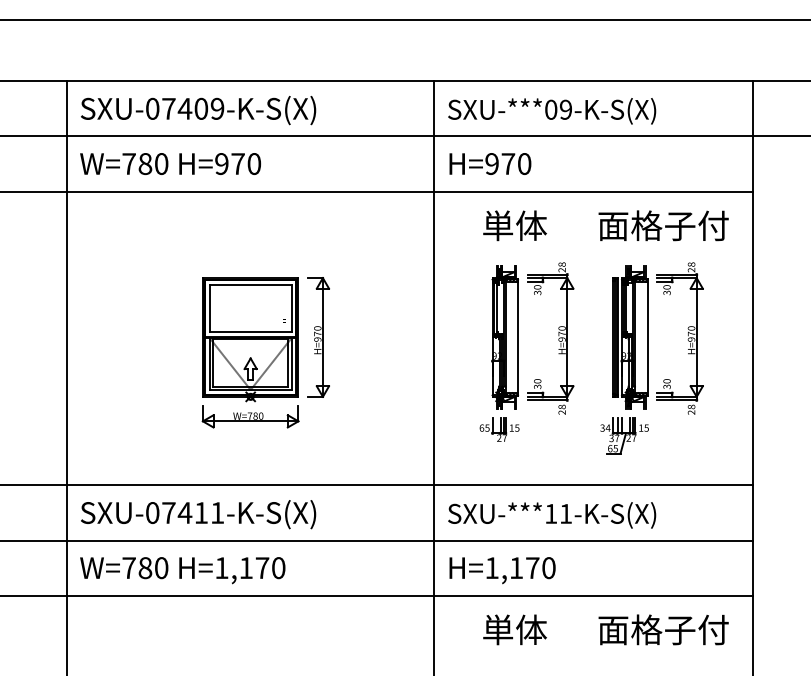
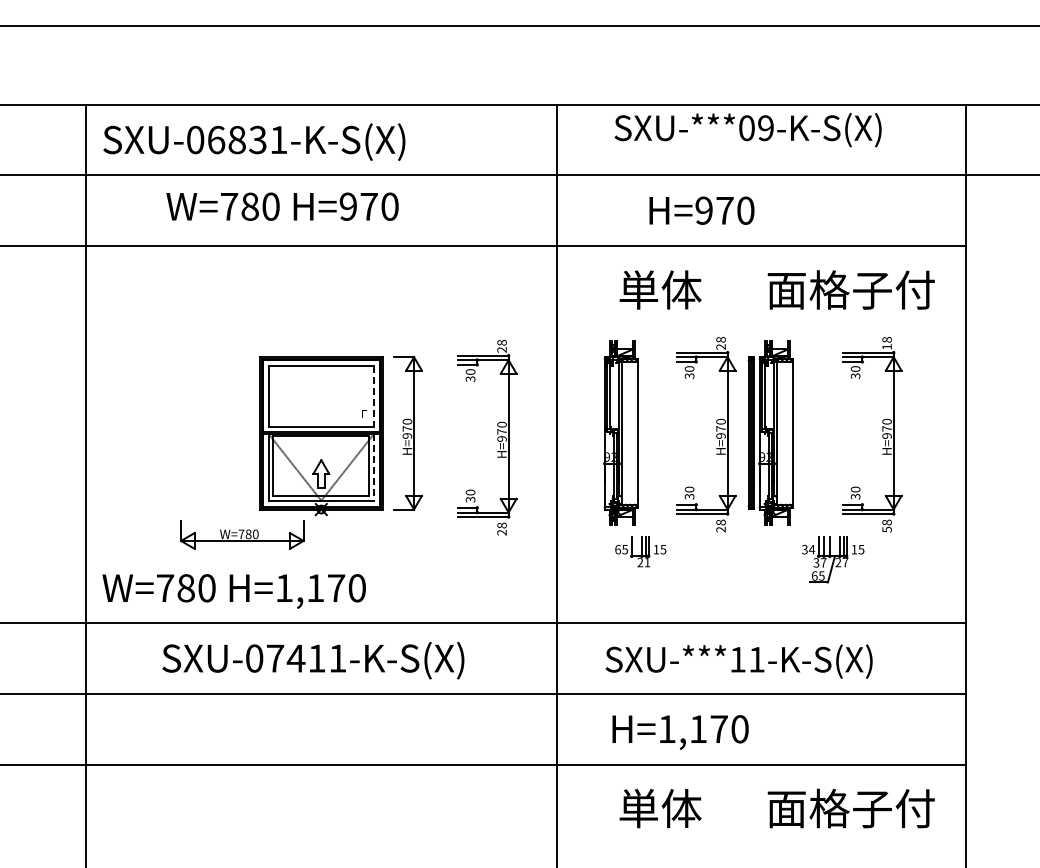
text: (193, 108) -> (247, 139), SXU-07409-K-S(X) -> SXU-06831-K-S(X)
text: (551, 111) -> (747, 130), moved
text: (170, 163) -> (282, 206), moved
text: (490, 163) -> (701, 210), moved
text: (691, 269) -> (886, 346), 28 -> 18
line: (291, 308) -> (373, 396), solid -> dashed
part: (504, 336) -> (620, 432), moved
part: (630, 336) -> (770, 432), moved
part: (387, 340) -> (497, 437), added
line: (291, 364) -> (373, 467), solid -> dashed
text: (691, 412) -> (886, 529), 28 -> 58
part: (250, 416) -> (242, 534), moved
part: (624, 435) -> (833, 559), moved
text: (504, 438) -> (647, 562), 27 -> 21
text: (198, 514) -> (313, 660), moved
text: (551, 515) -> (738, 661), moved
text: (182, 570) -> (233, 591), moved
text: (502, 570) -> (680, 732), moved

